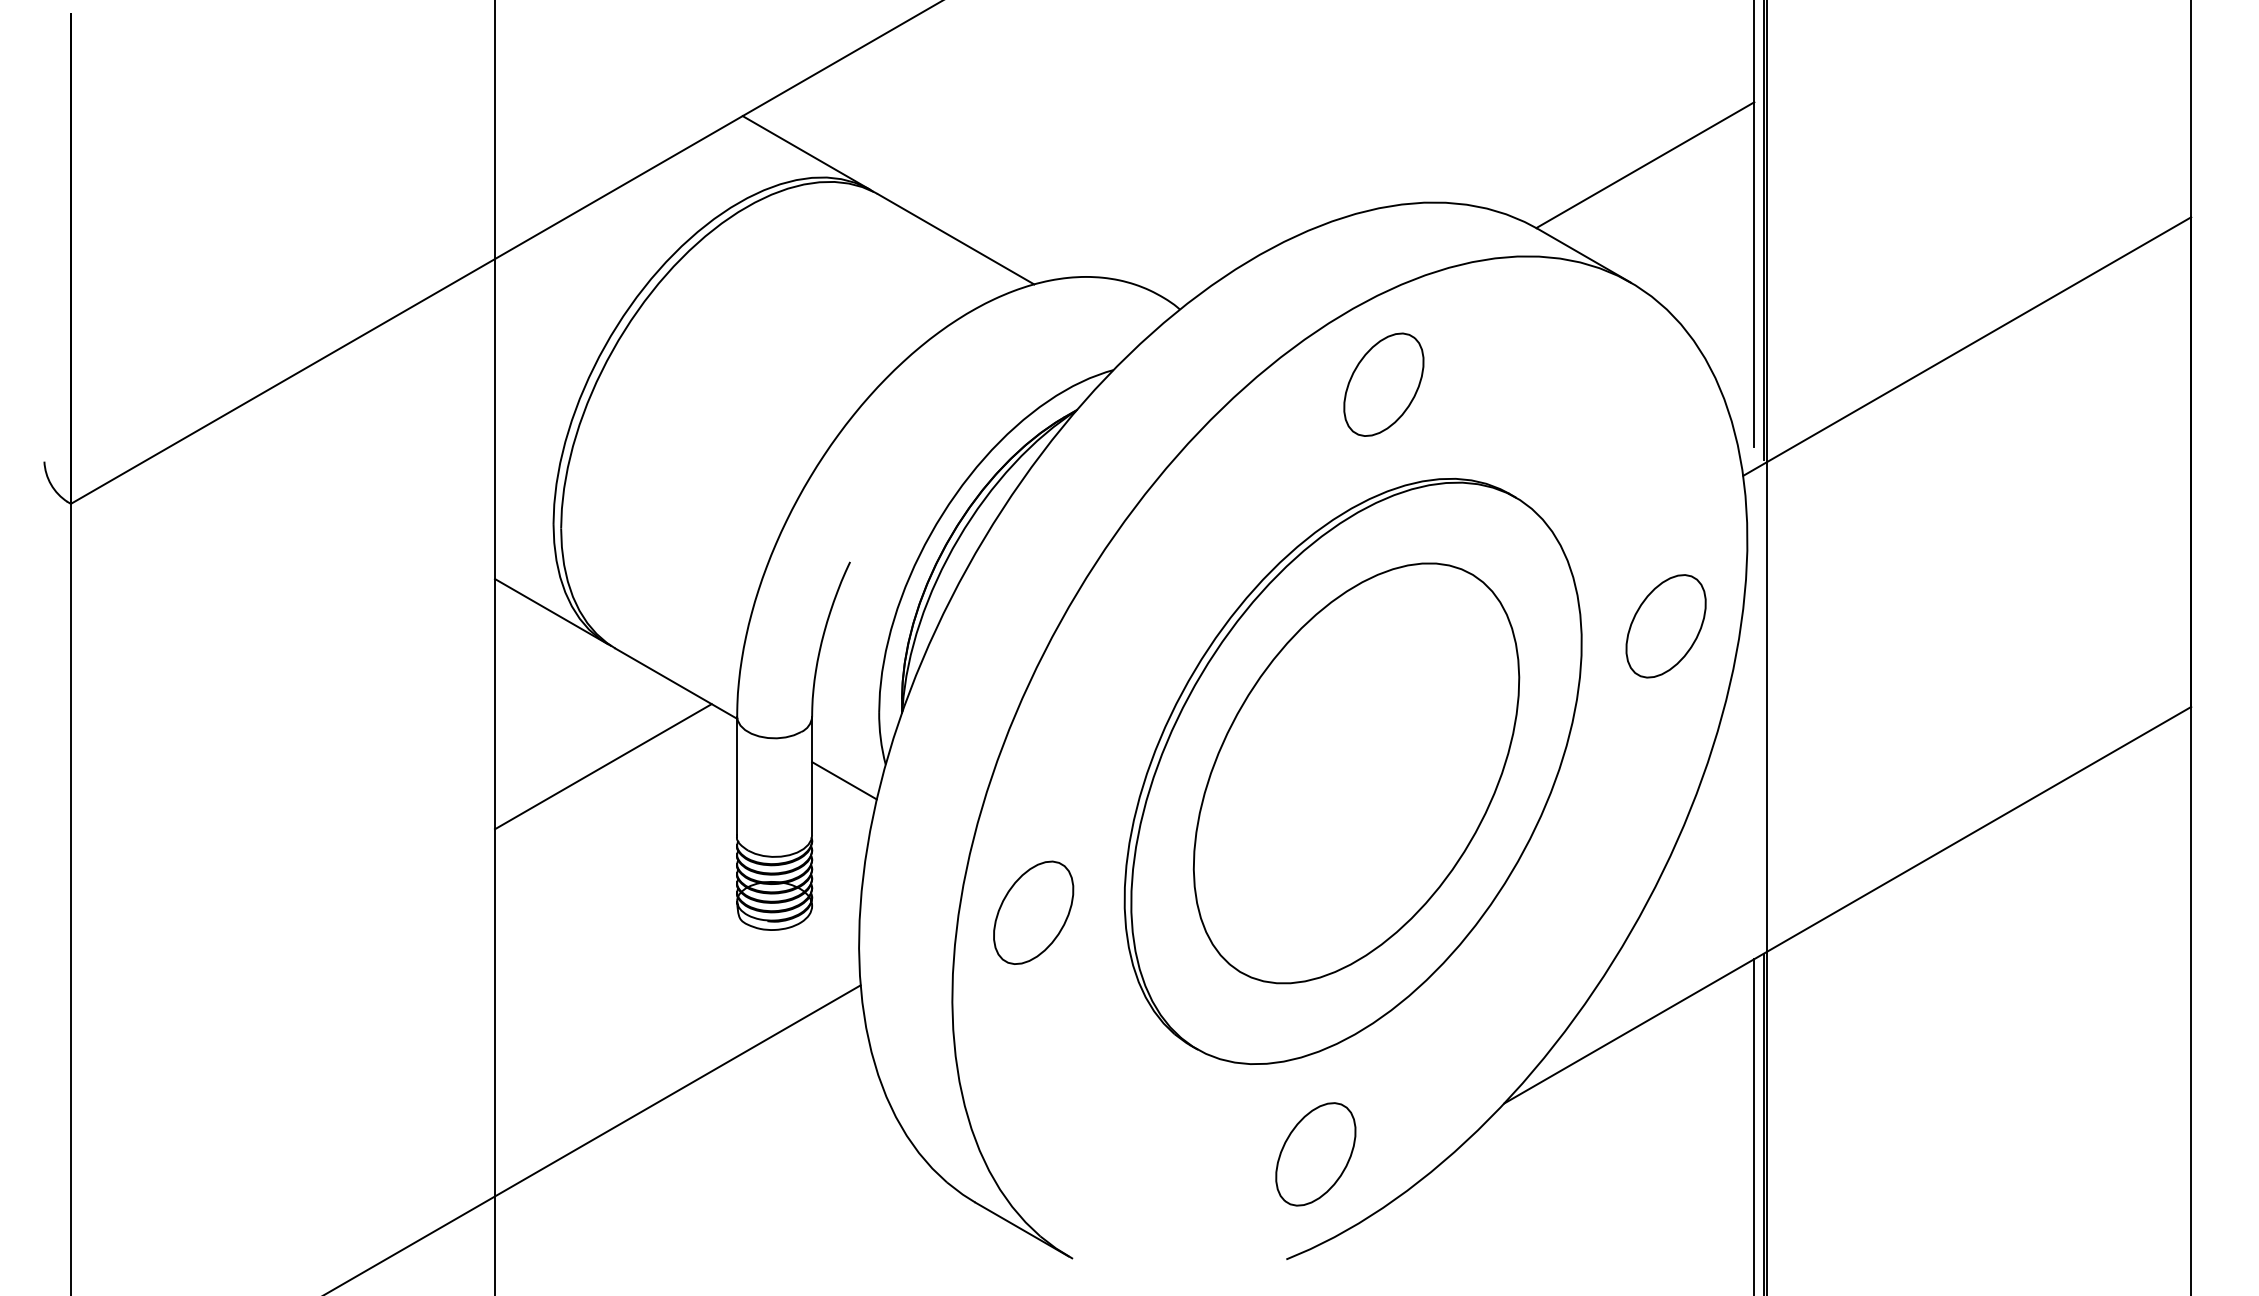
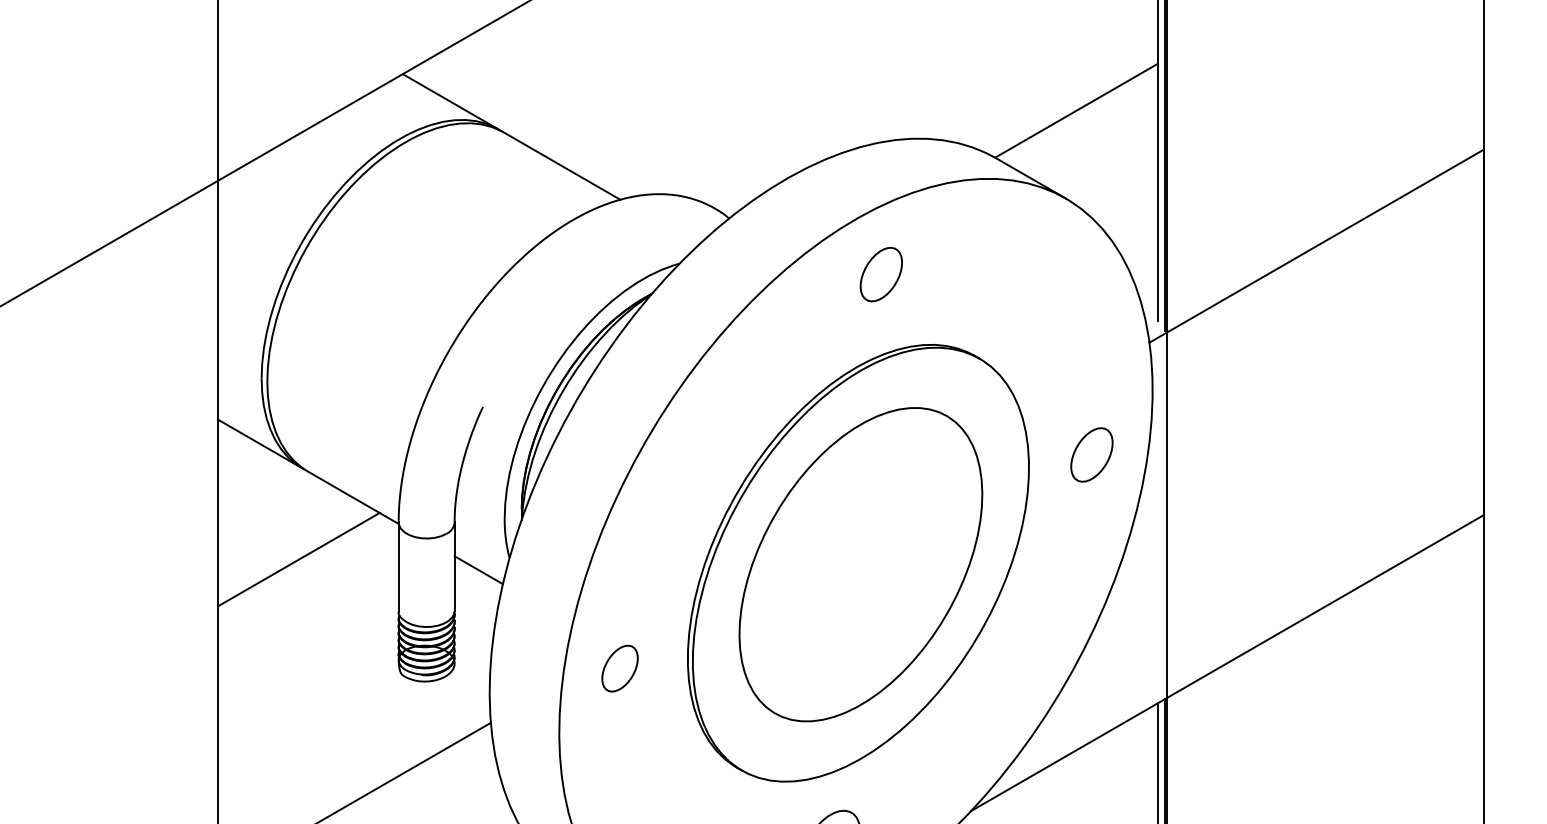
part: (1383, 384) -> (881, 274), size x0.7
part: (1665, 626) -> (1091, 455), size x0.7
part: (1033, 912) -> (619, 668), size x0.6

